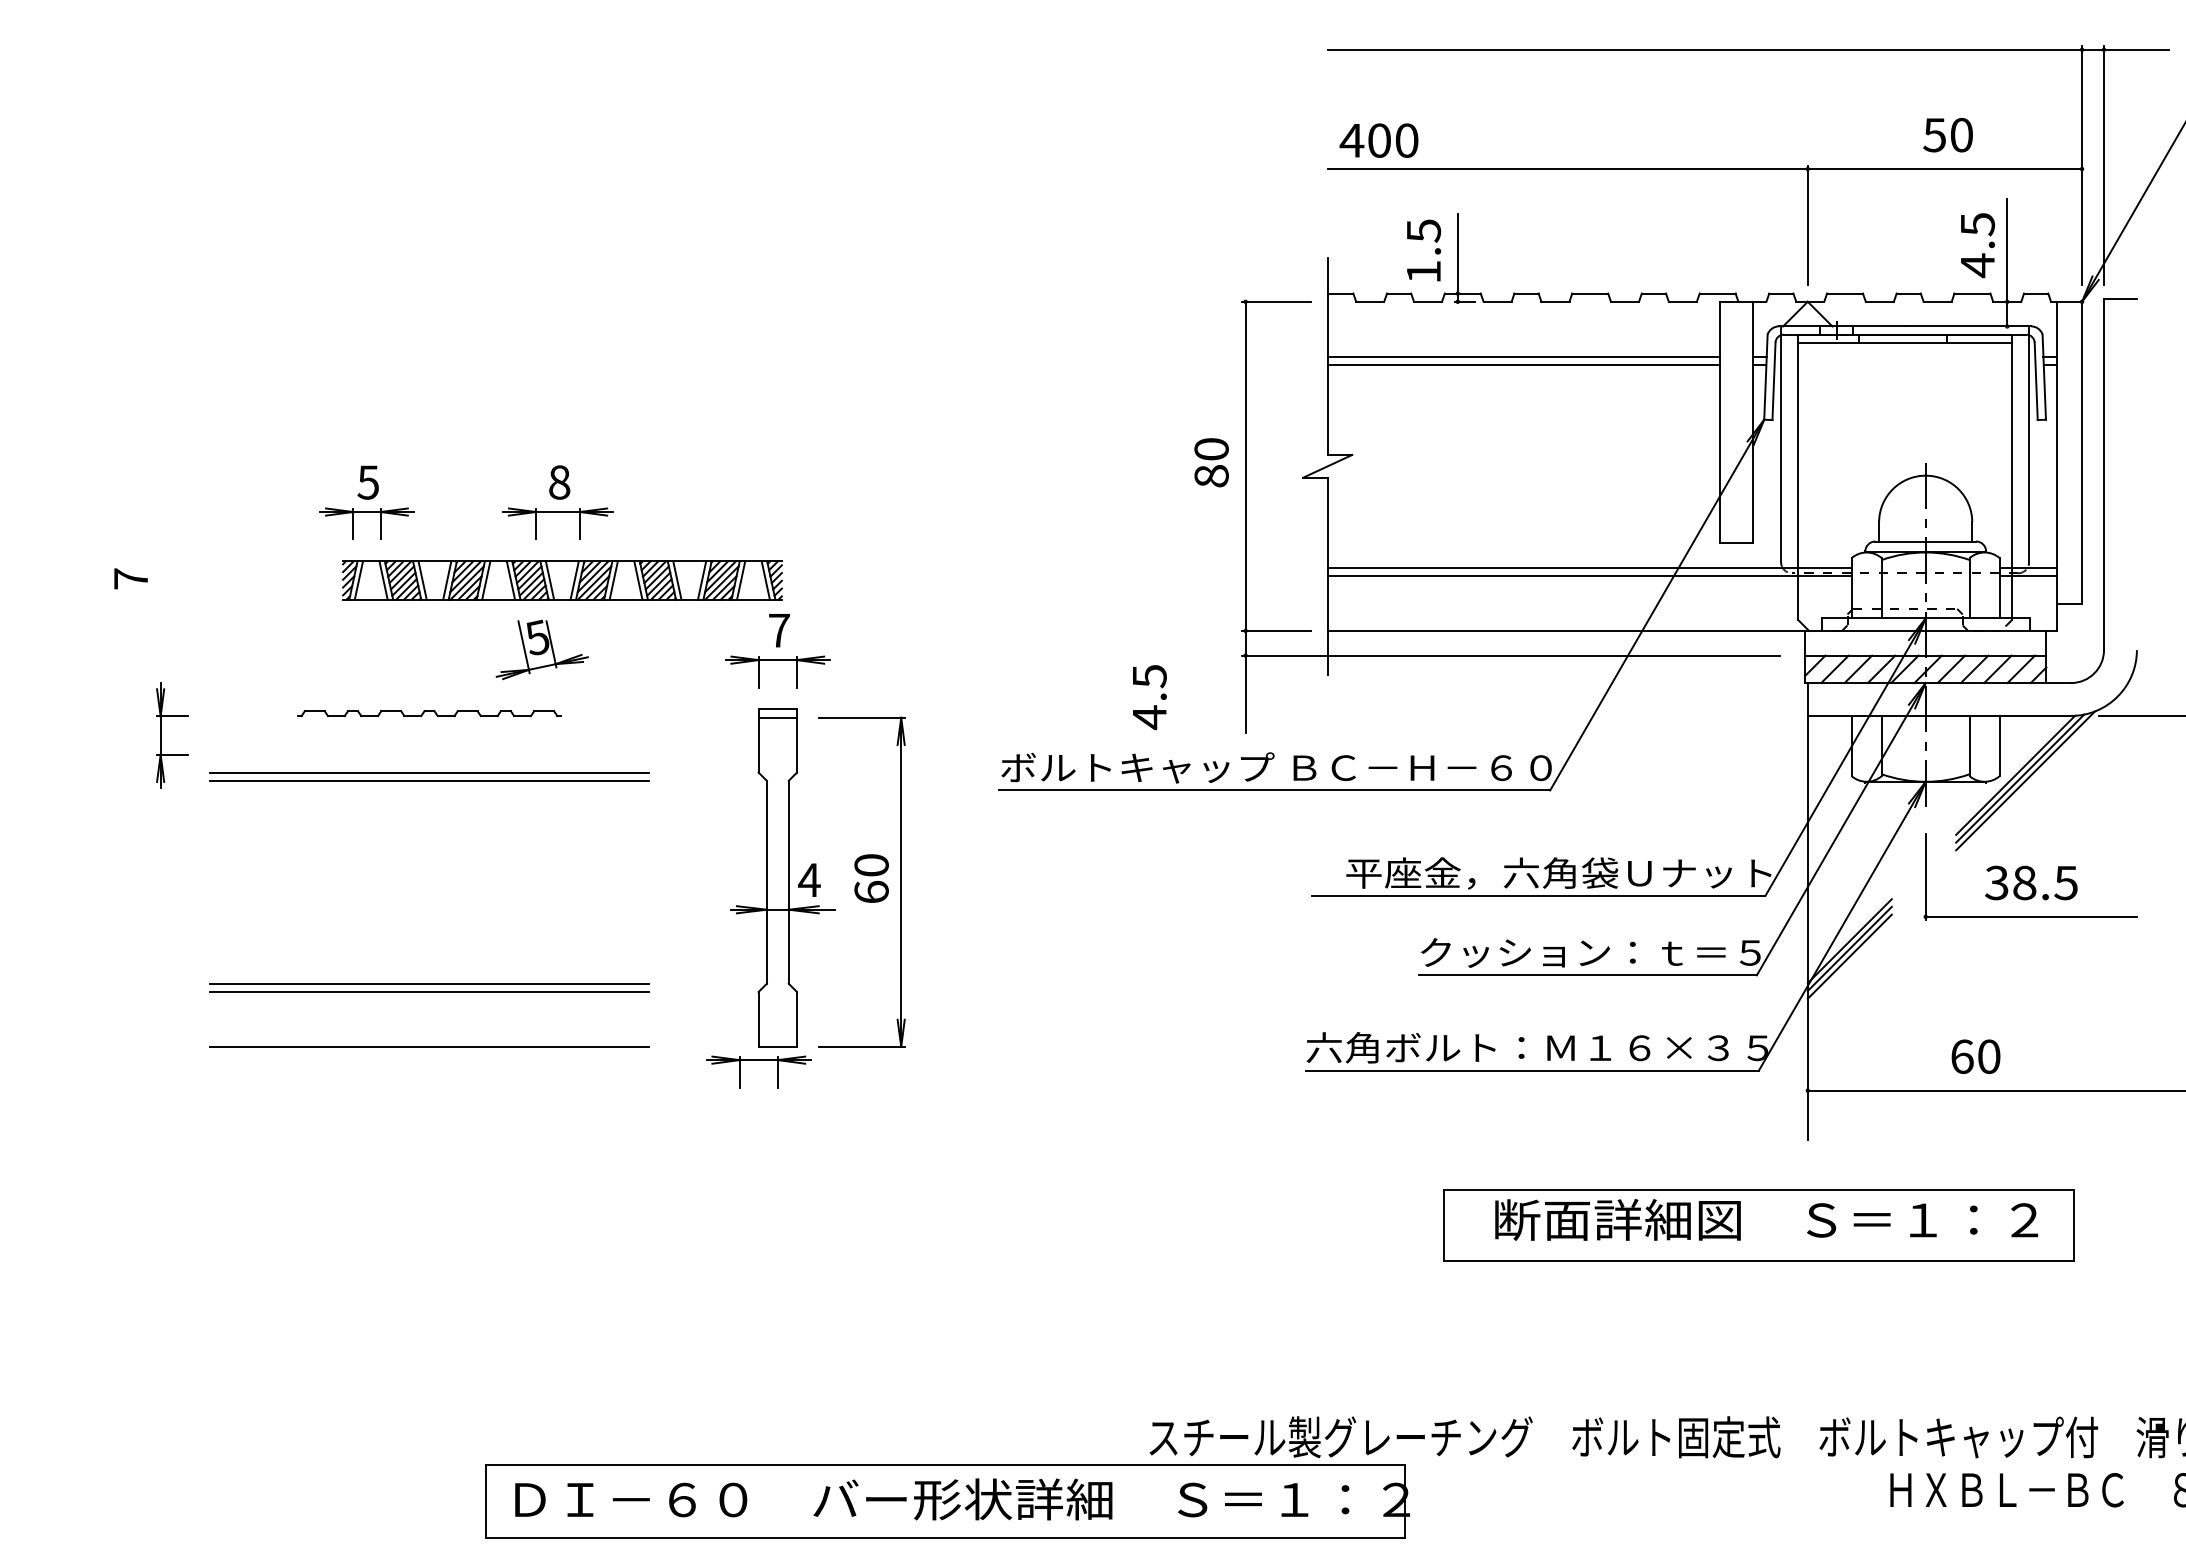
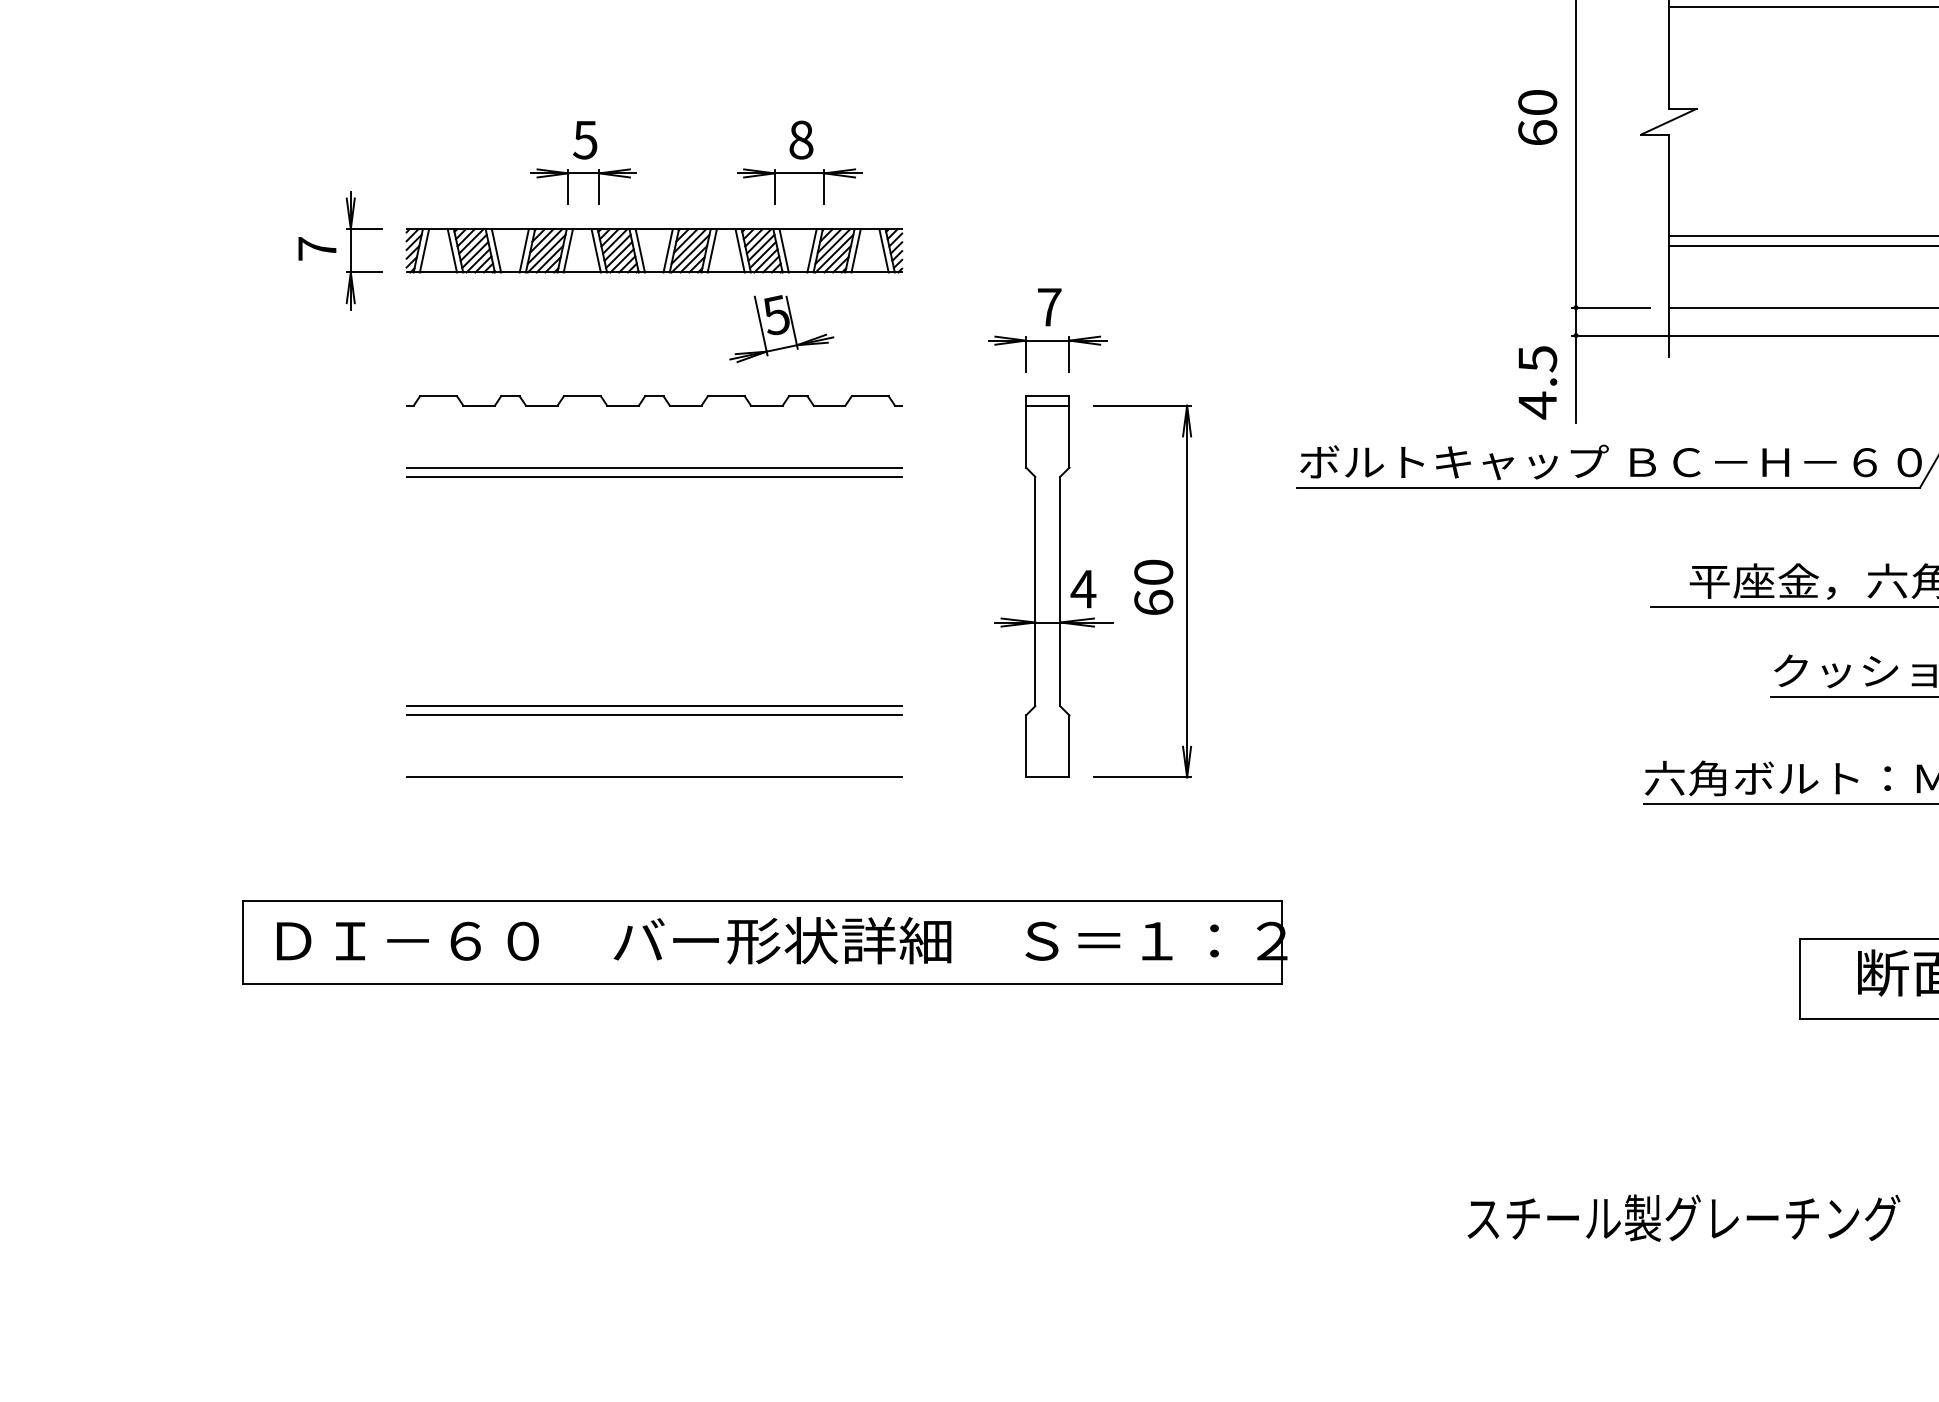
text: (1211, 475) -> (1537, 132), 80 -> 60
part: (562, 580) -> (654, 250), moved
text: (1149, 697) -> (1537, 382), moved
part: (429, 713) -> (654, 400), size x1.67
part: (161, 735) -> (351, 250), moved
part: (758, 1060) -> (1025, 792), removed
part: (947, 1501) -> (765, 942), moved

